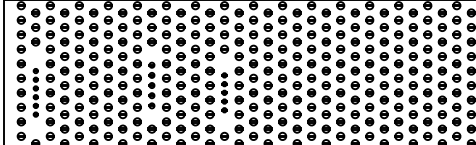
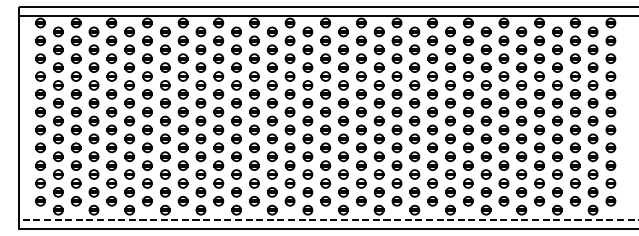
part: (151, 85) -> (200, 120), size x1.43
part: (35, 92) -> (58, 129), size x1.67
part: (224, 92) -> (289, 129), size x1.67

